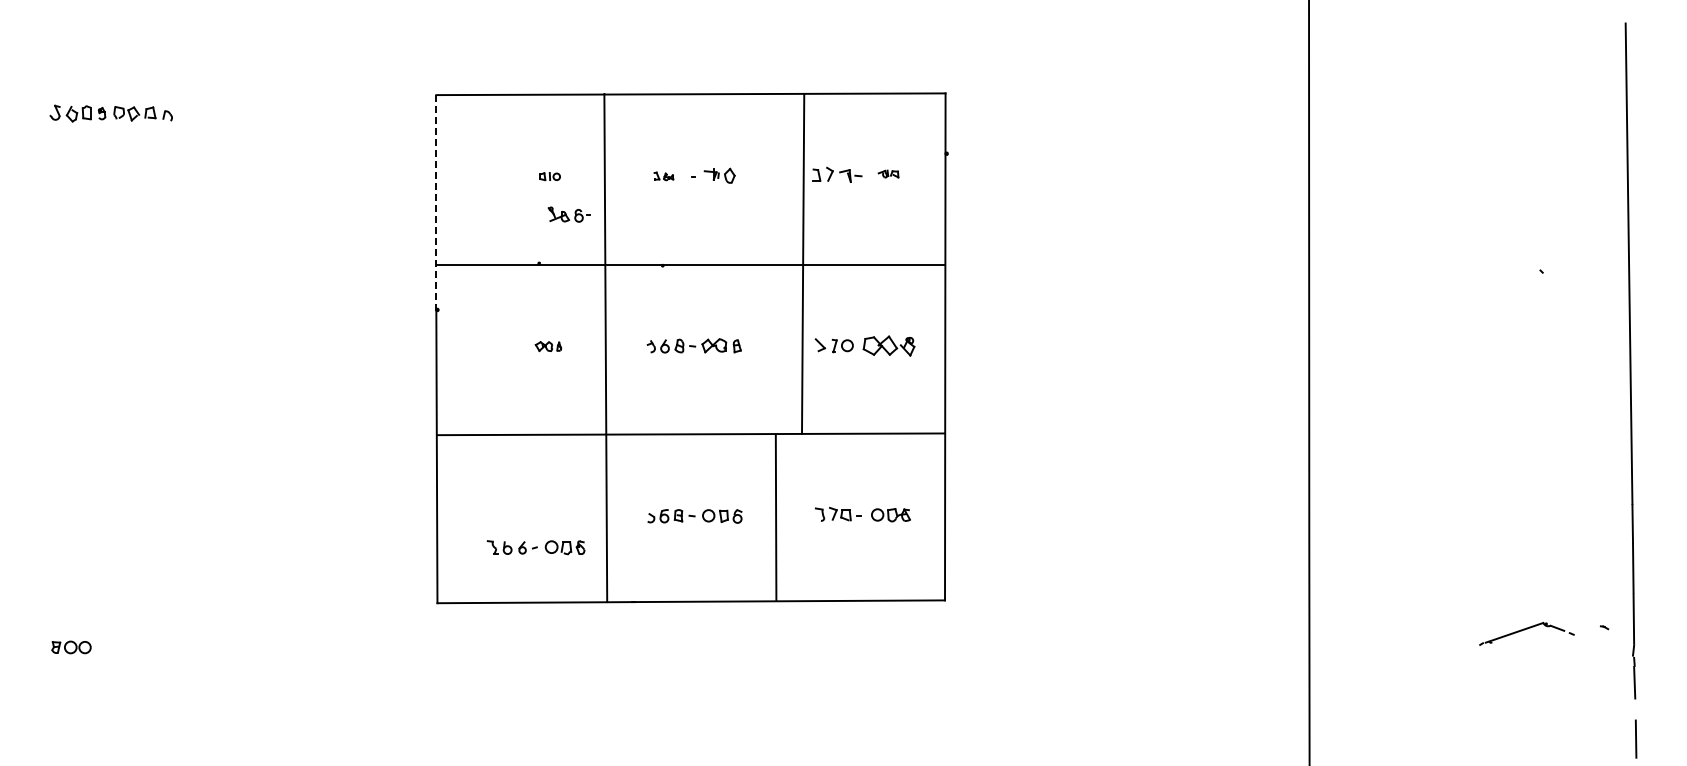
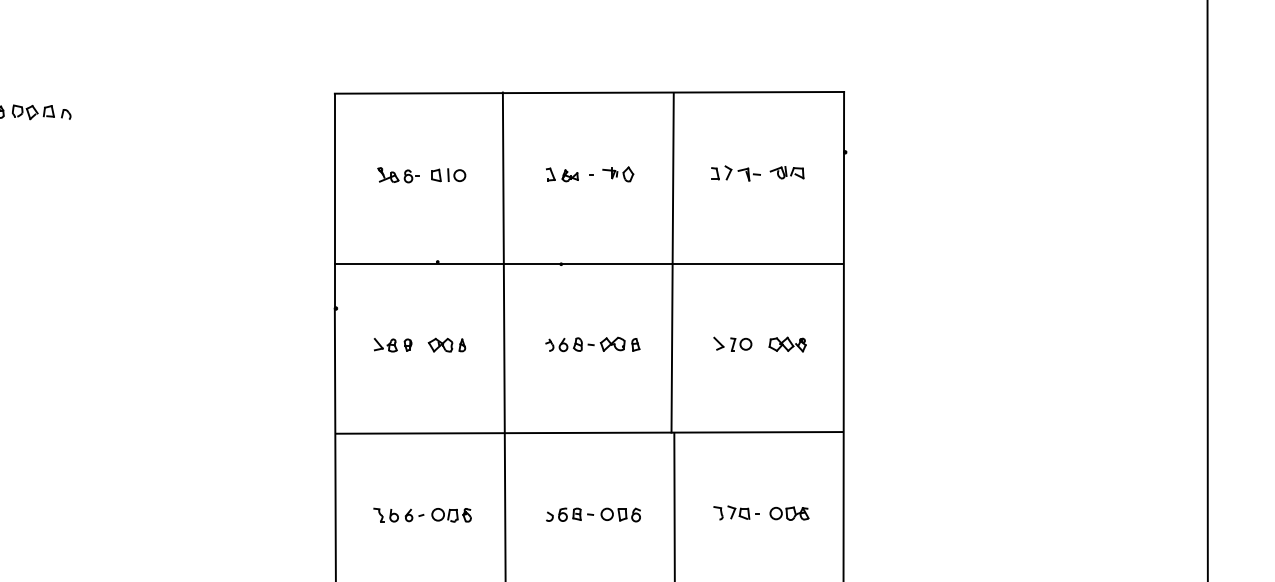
part: (888, 173) -> (787, 172), size x1.67
part: (549, 176) -> (448, 175), size x1.67
part: (663, 176) -> (562, 175), size x1.67
line: (436, 202) -> (335, 201), dashed -> solid
part: (568, 214) -> (398, 175), moved
line: (803, 264) -> (673, 263), moved
part: (889, 345) -> (788, 344), size x0.71
part: (494, 346) -> (393, 345), added
part: (548, 346) -> (447, 345), size x1.43
part: (535, 547) -> (422, 515), moved

